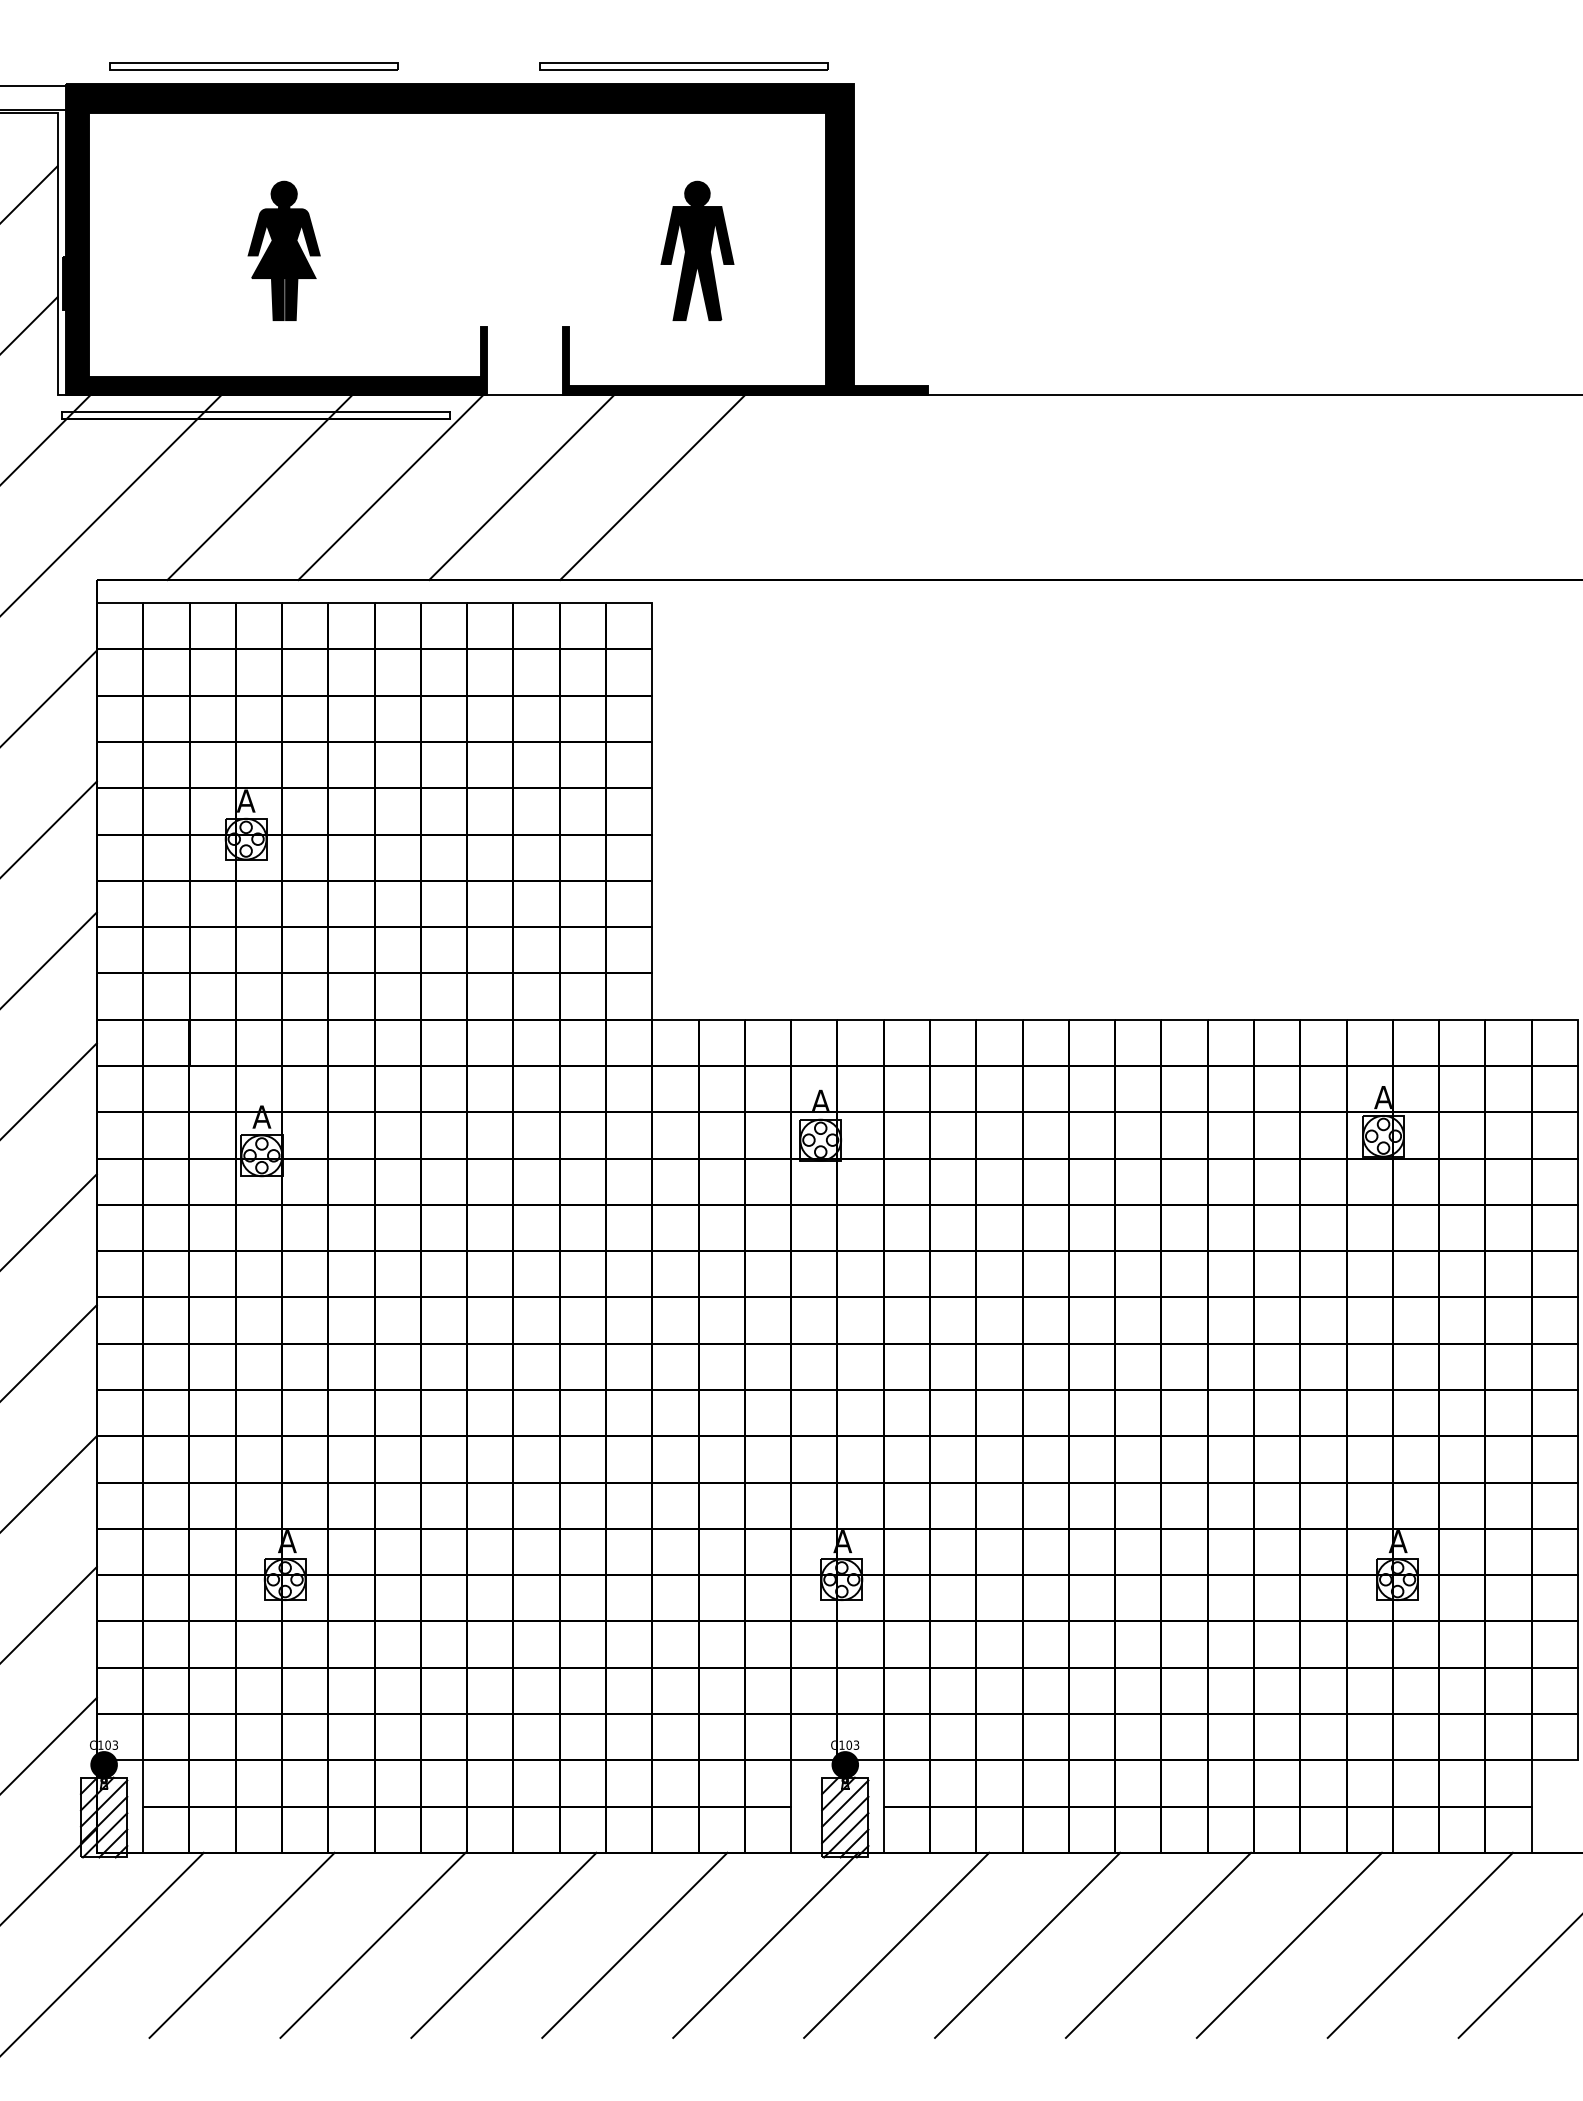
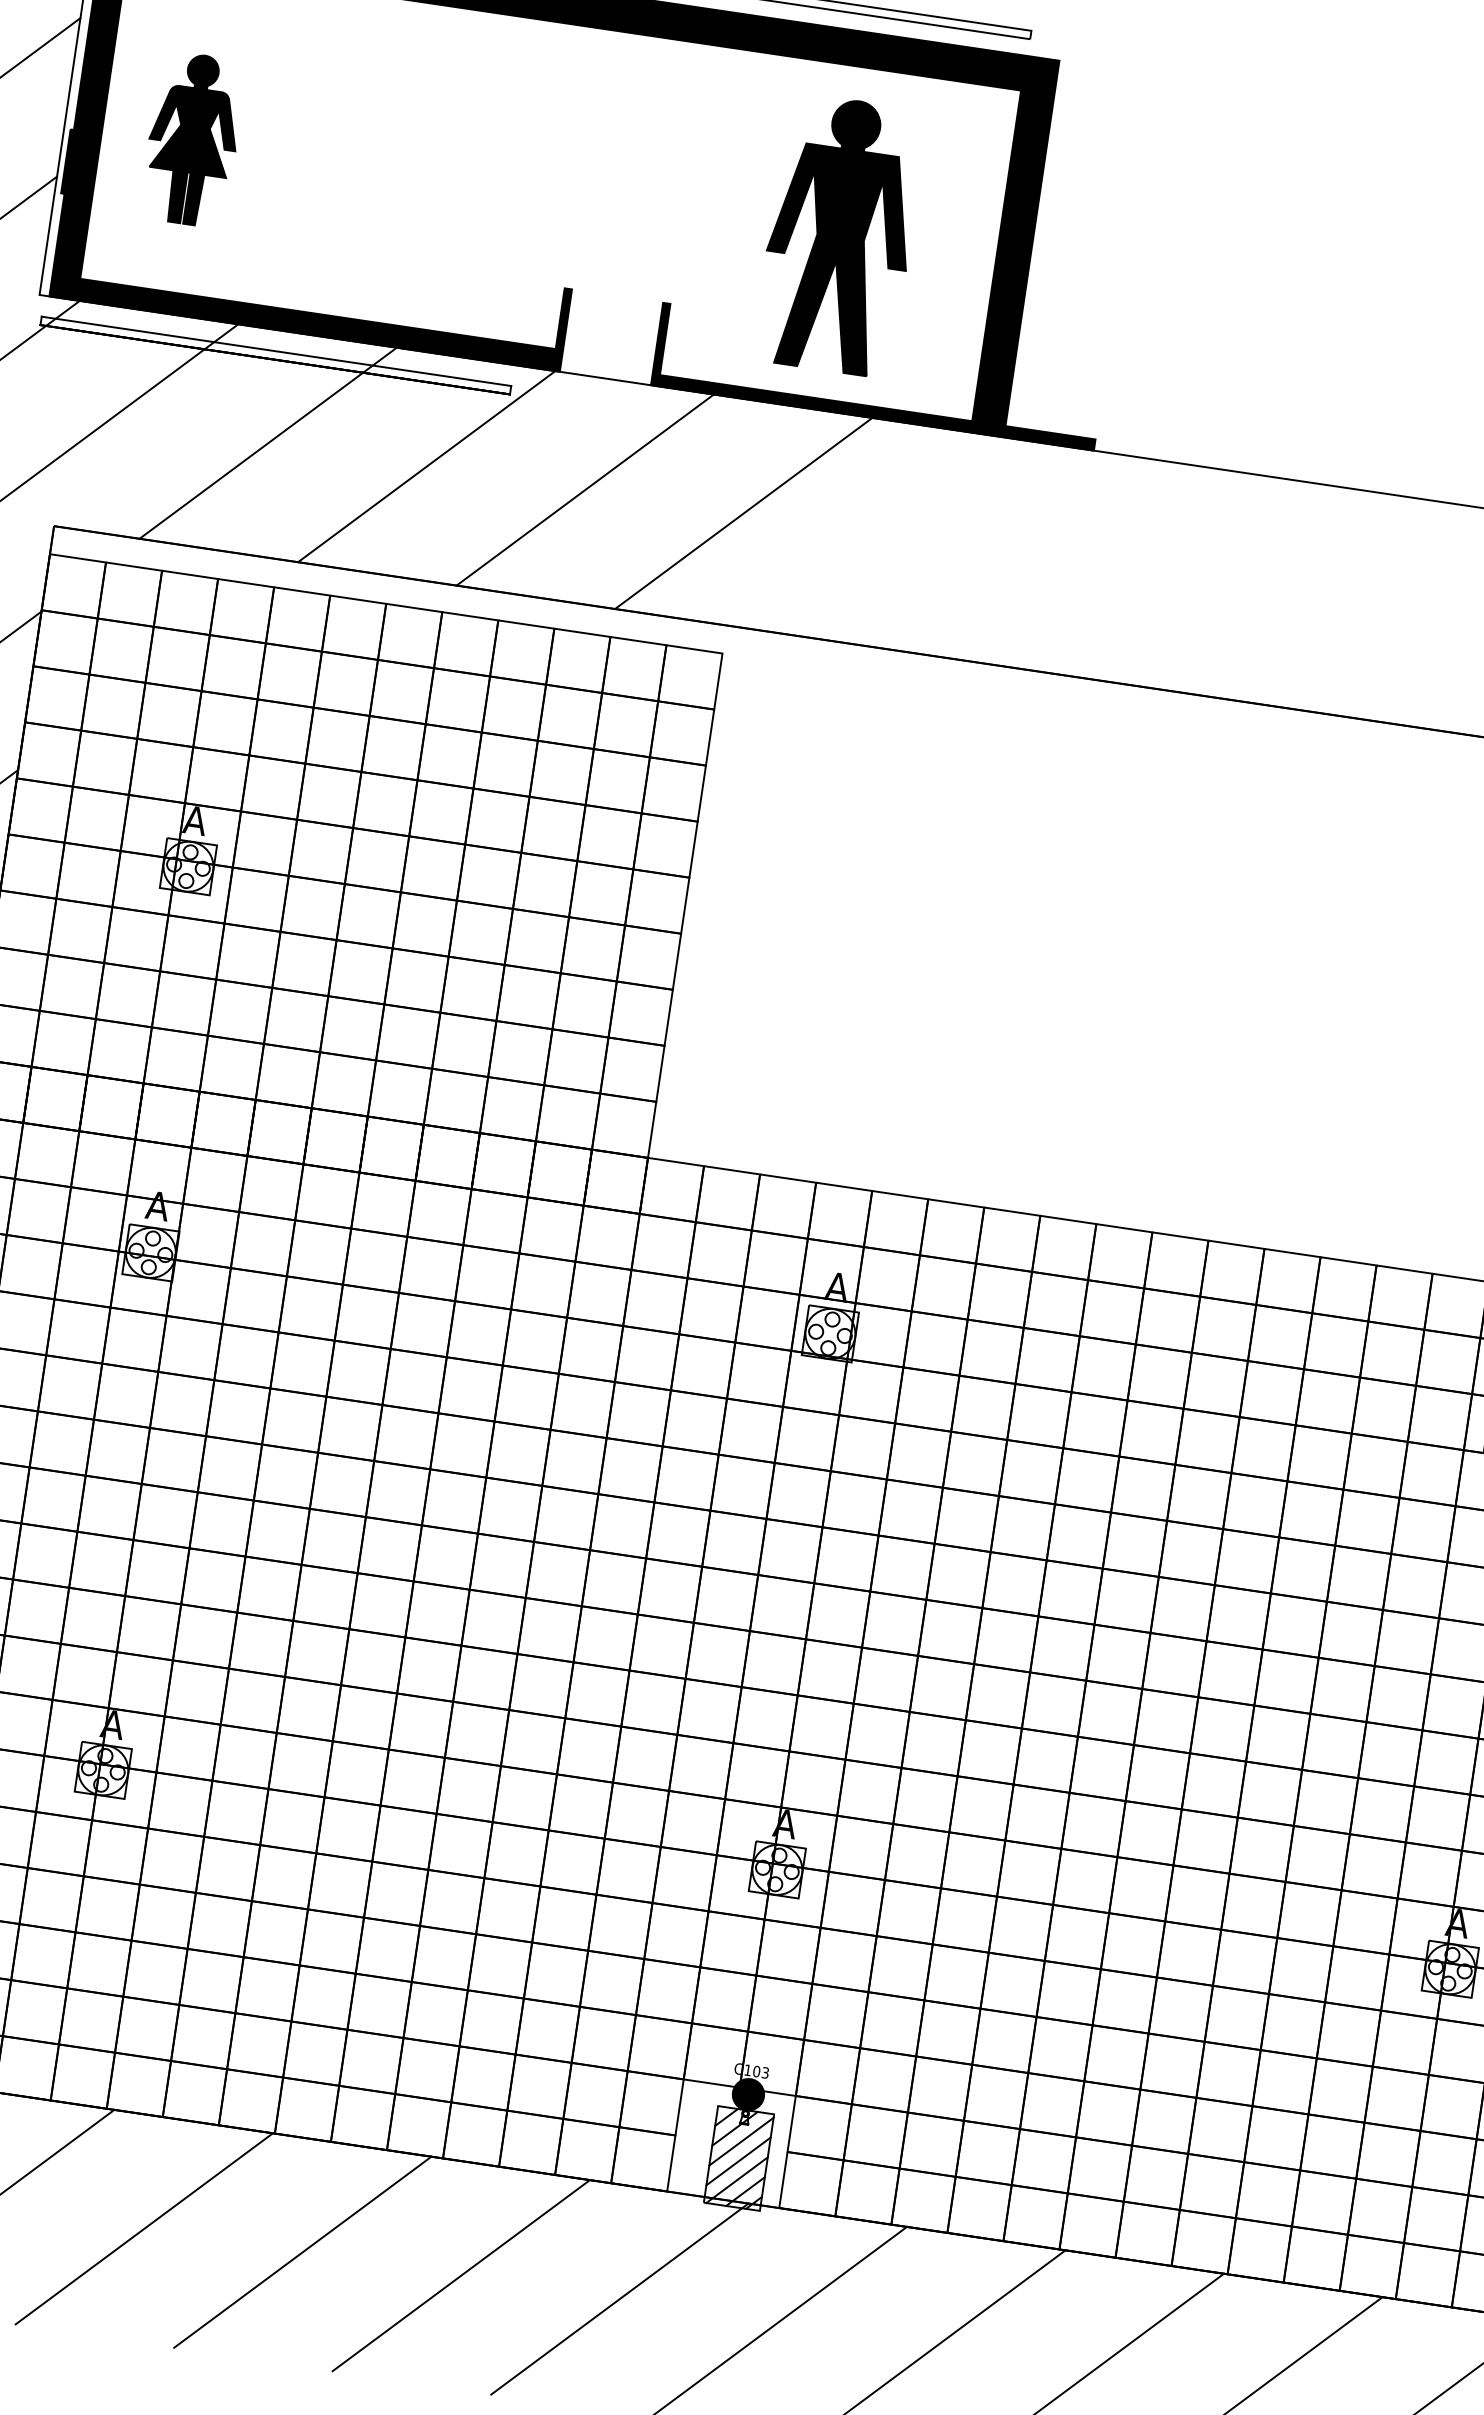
part: (283, 250) -> (192, 138), moved
part: (697, 250) -> (840, 234), size x1.6

